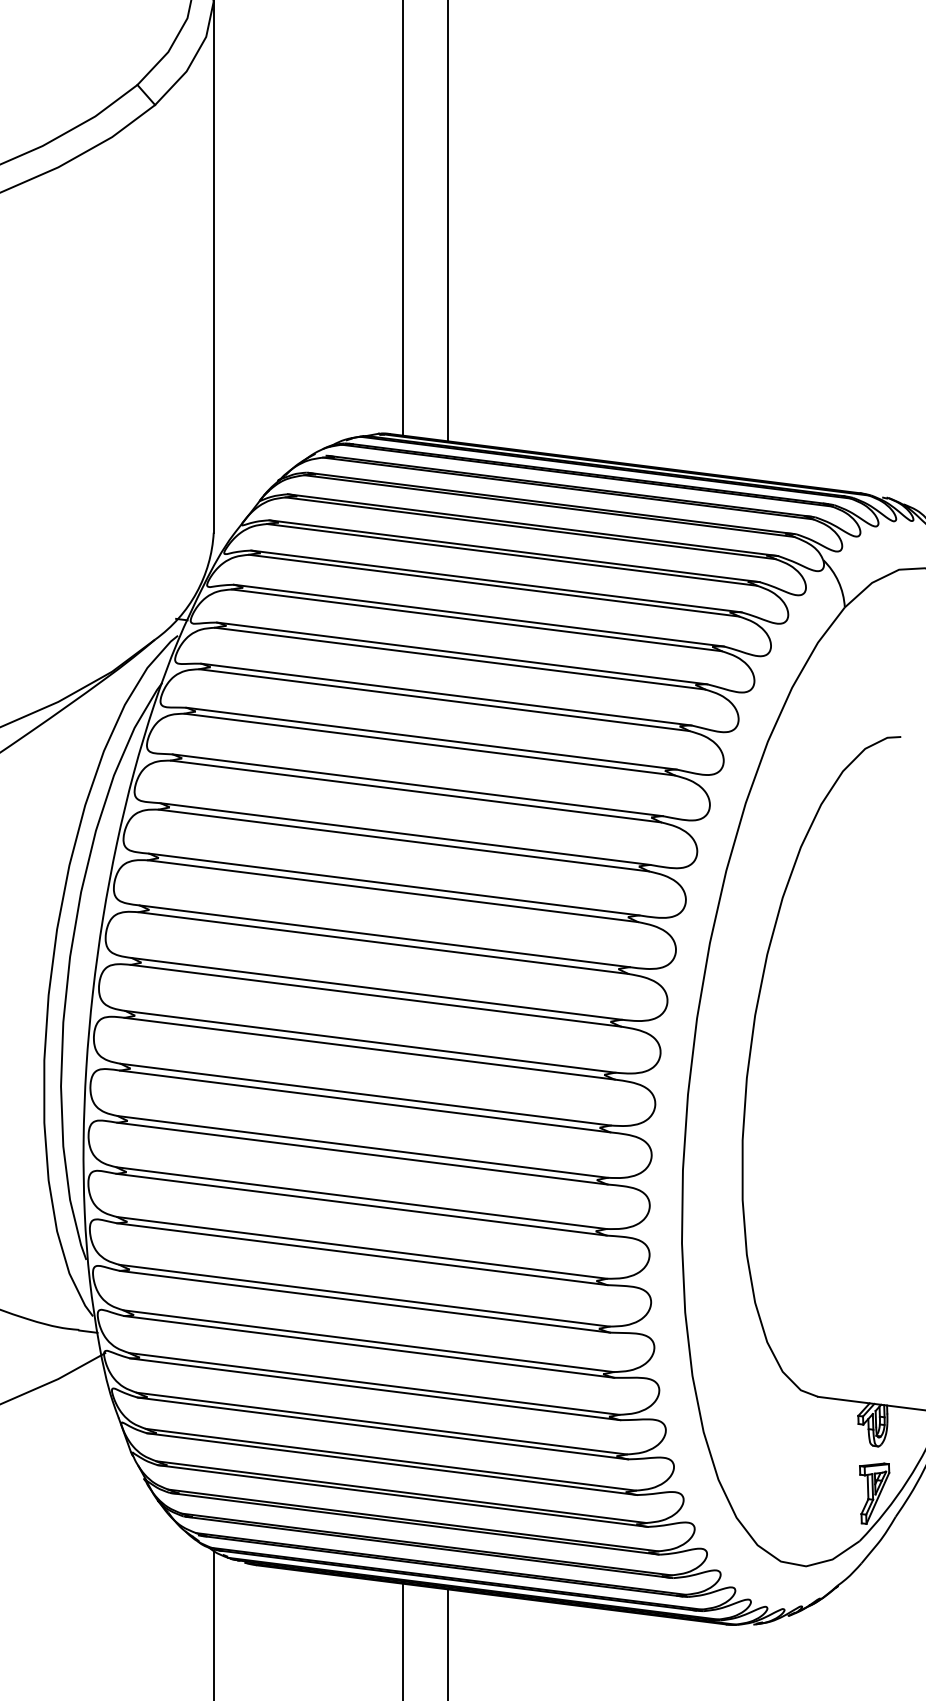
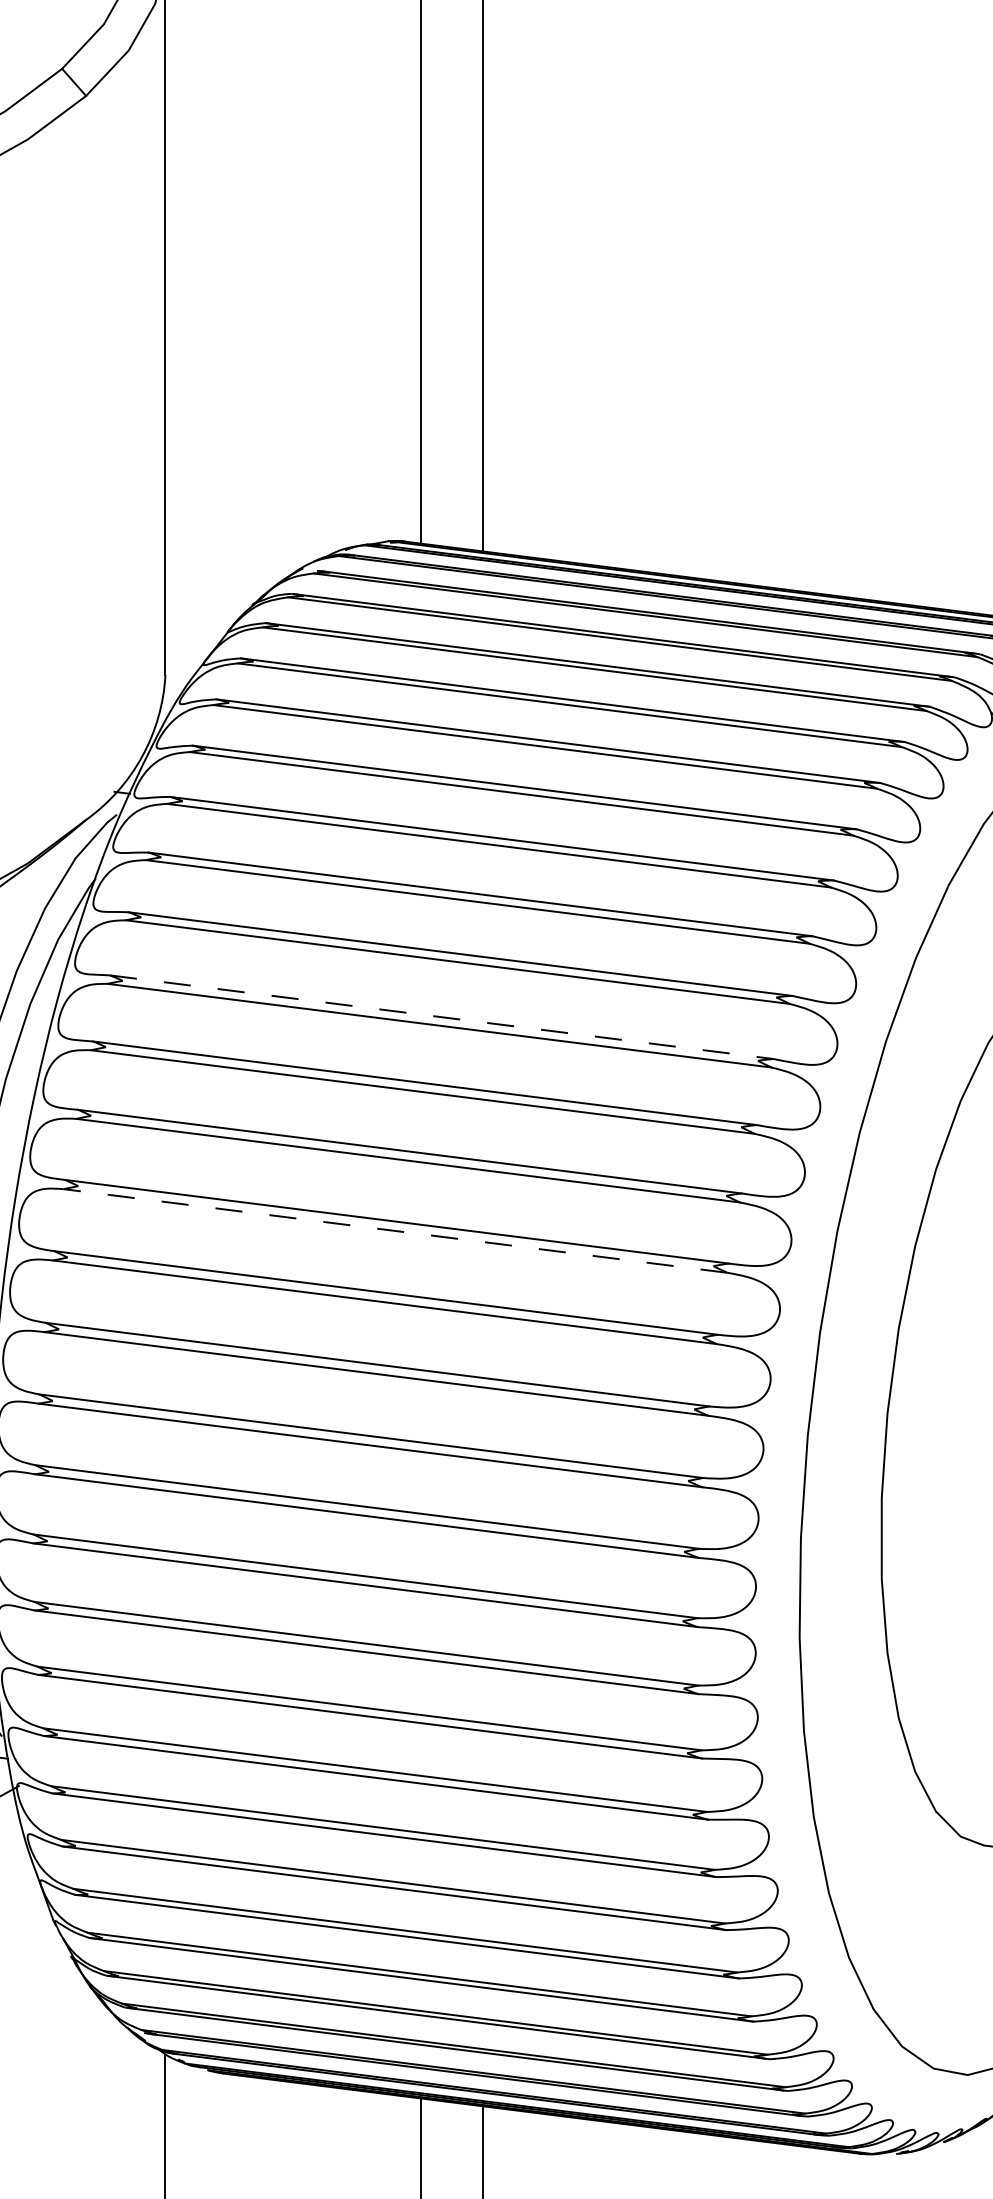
line: (418, 785) -> (442, 1017), solid -> dashed
line: (383, 943) -> (395, 1231), solid -> dashed

